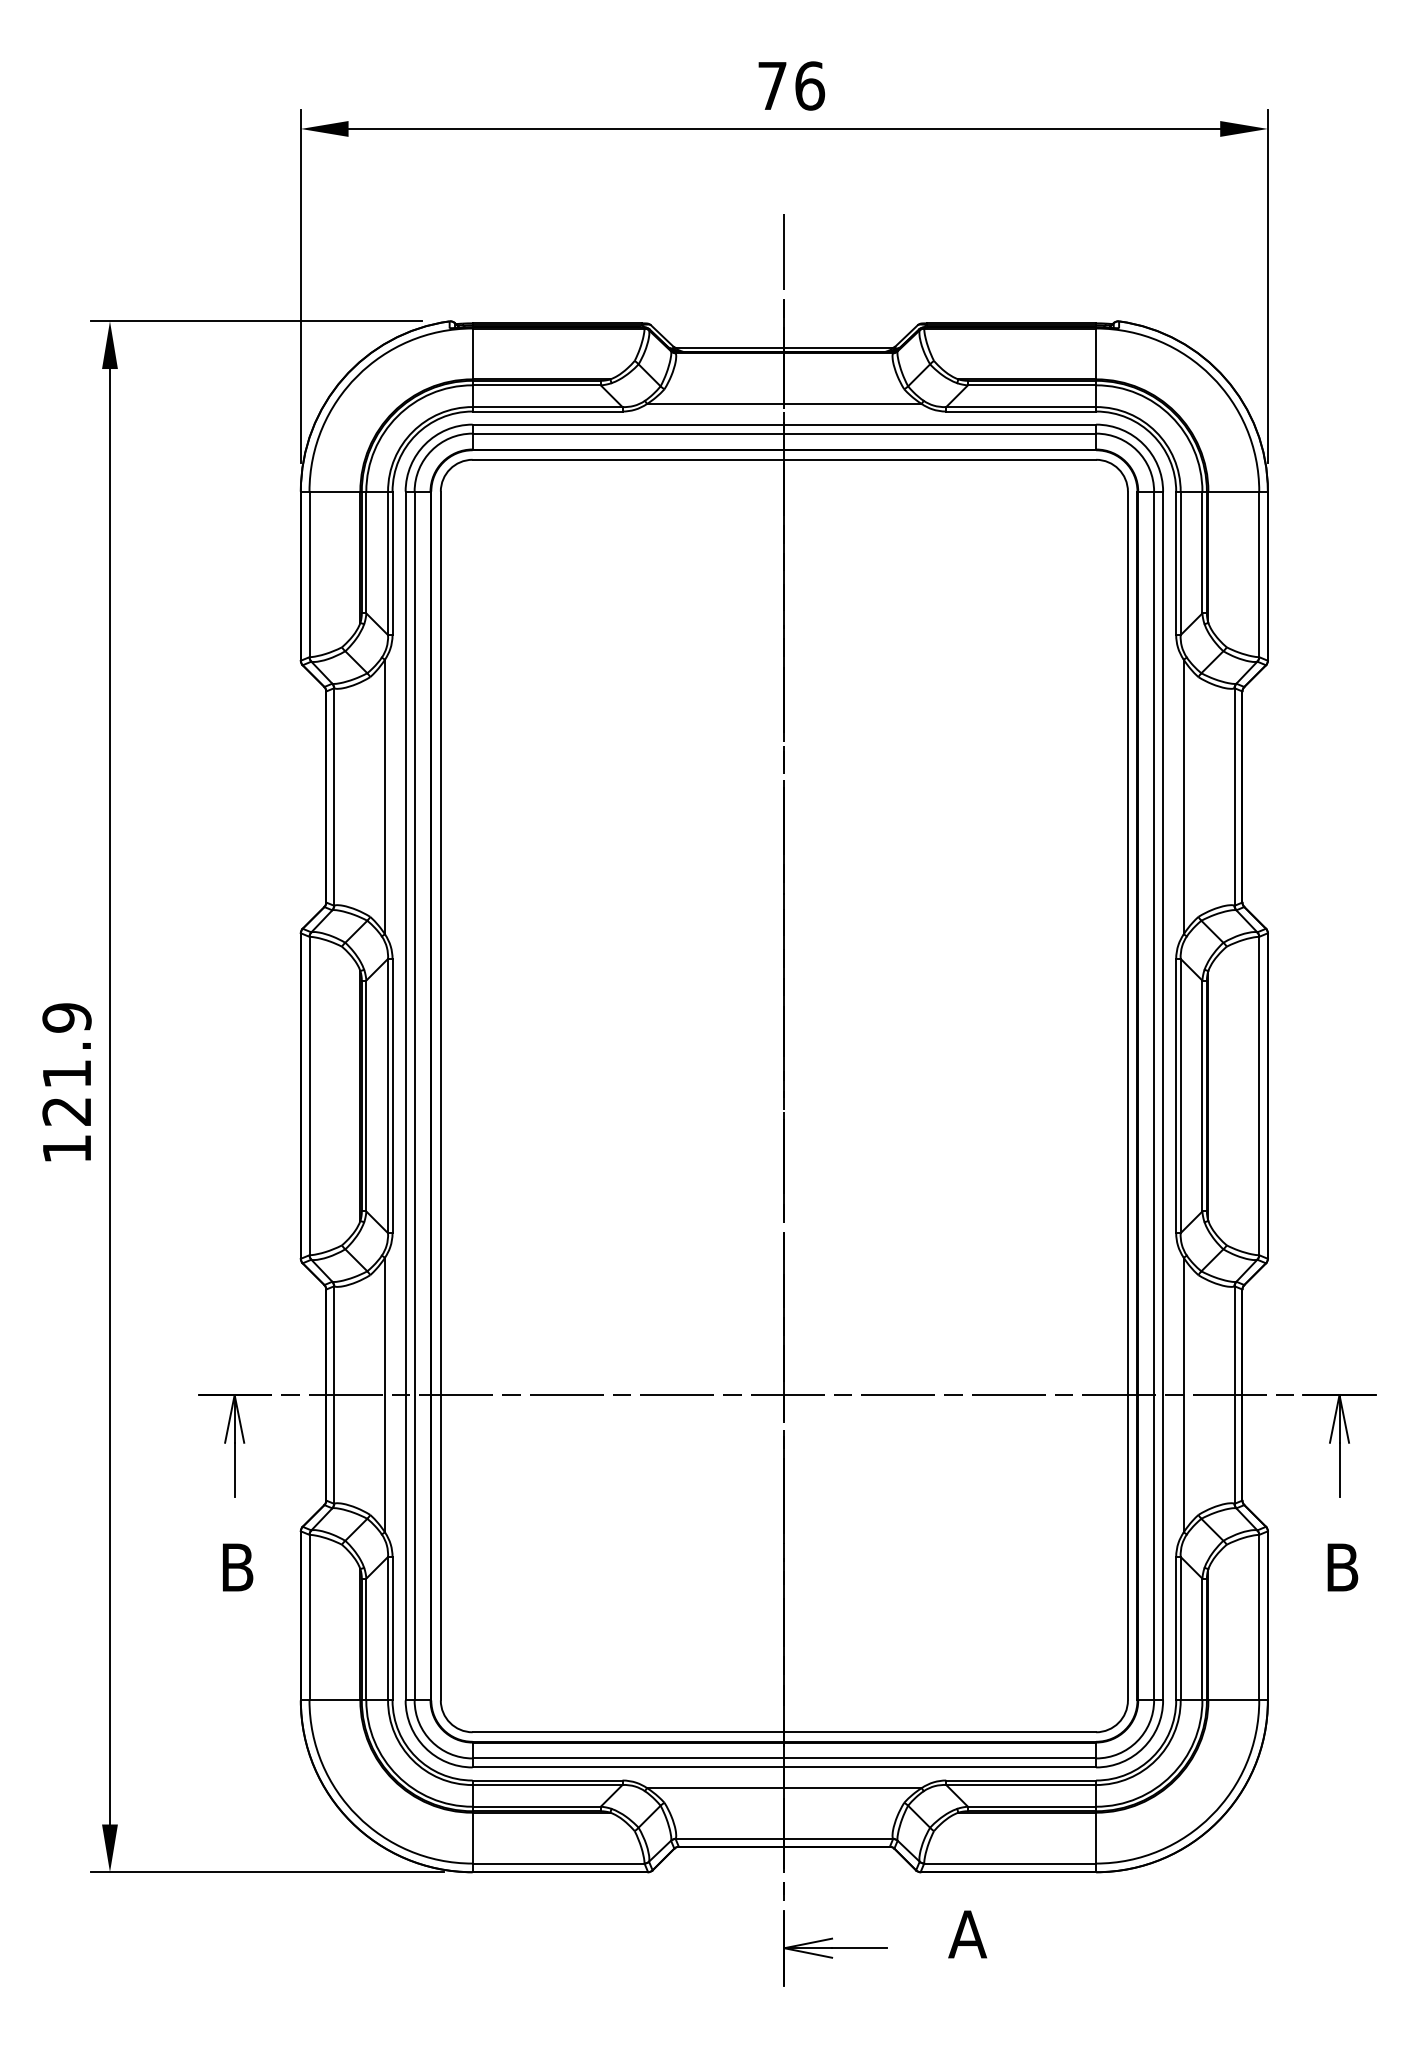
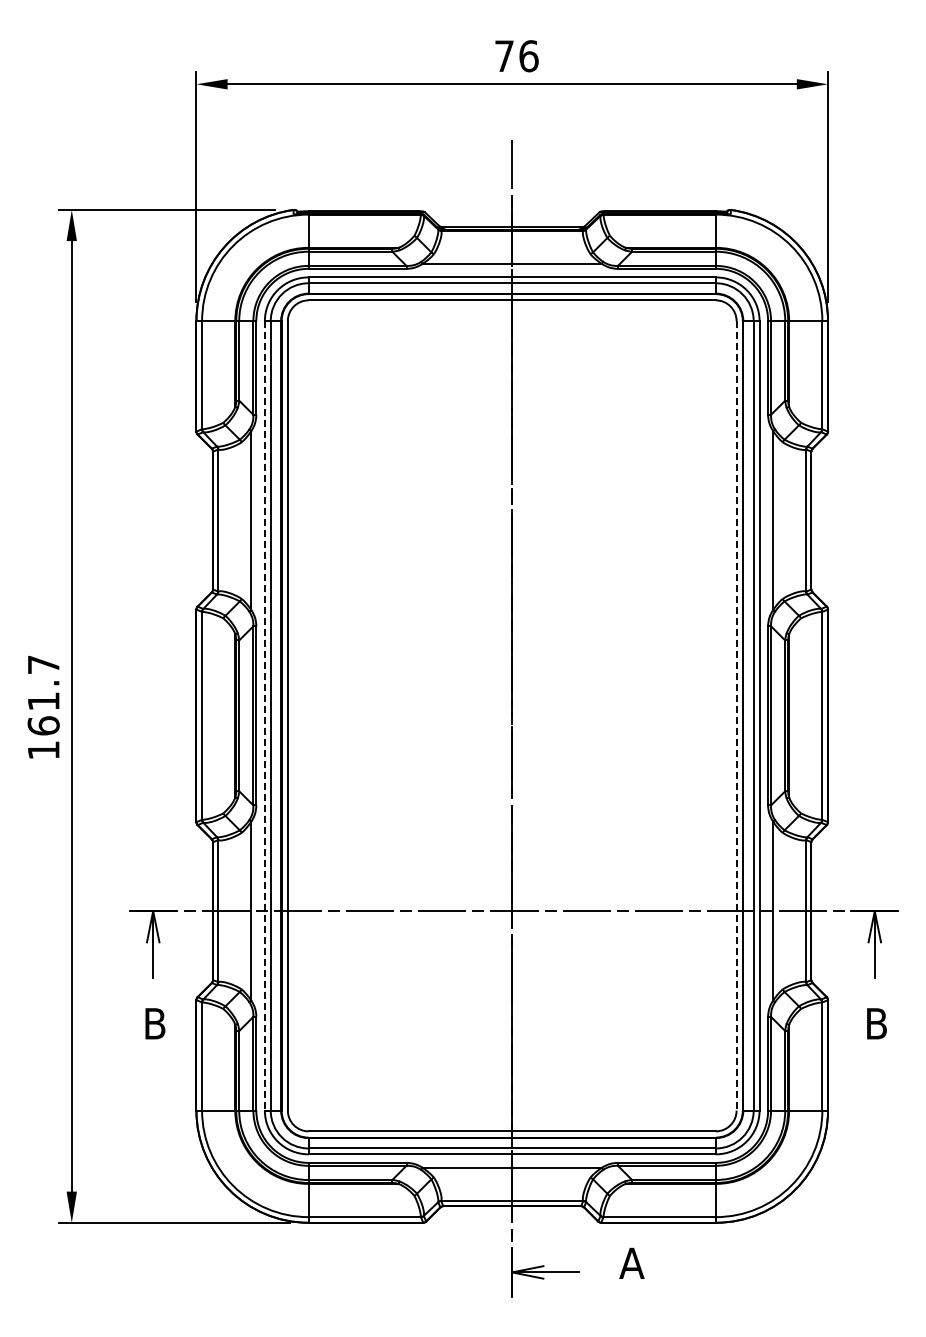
text: (66, 1064) -> (43, 695), 121.9 -> 161.7
line: (405, 1095) -> (264, 715), solid -> dashed
line: (1127, 1095) -> (736, 715), solid -> dashed

